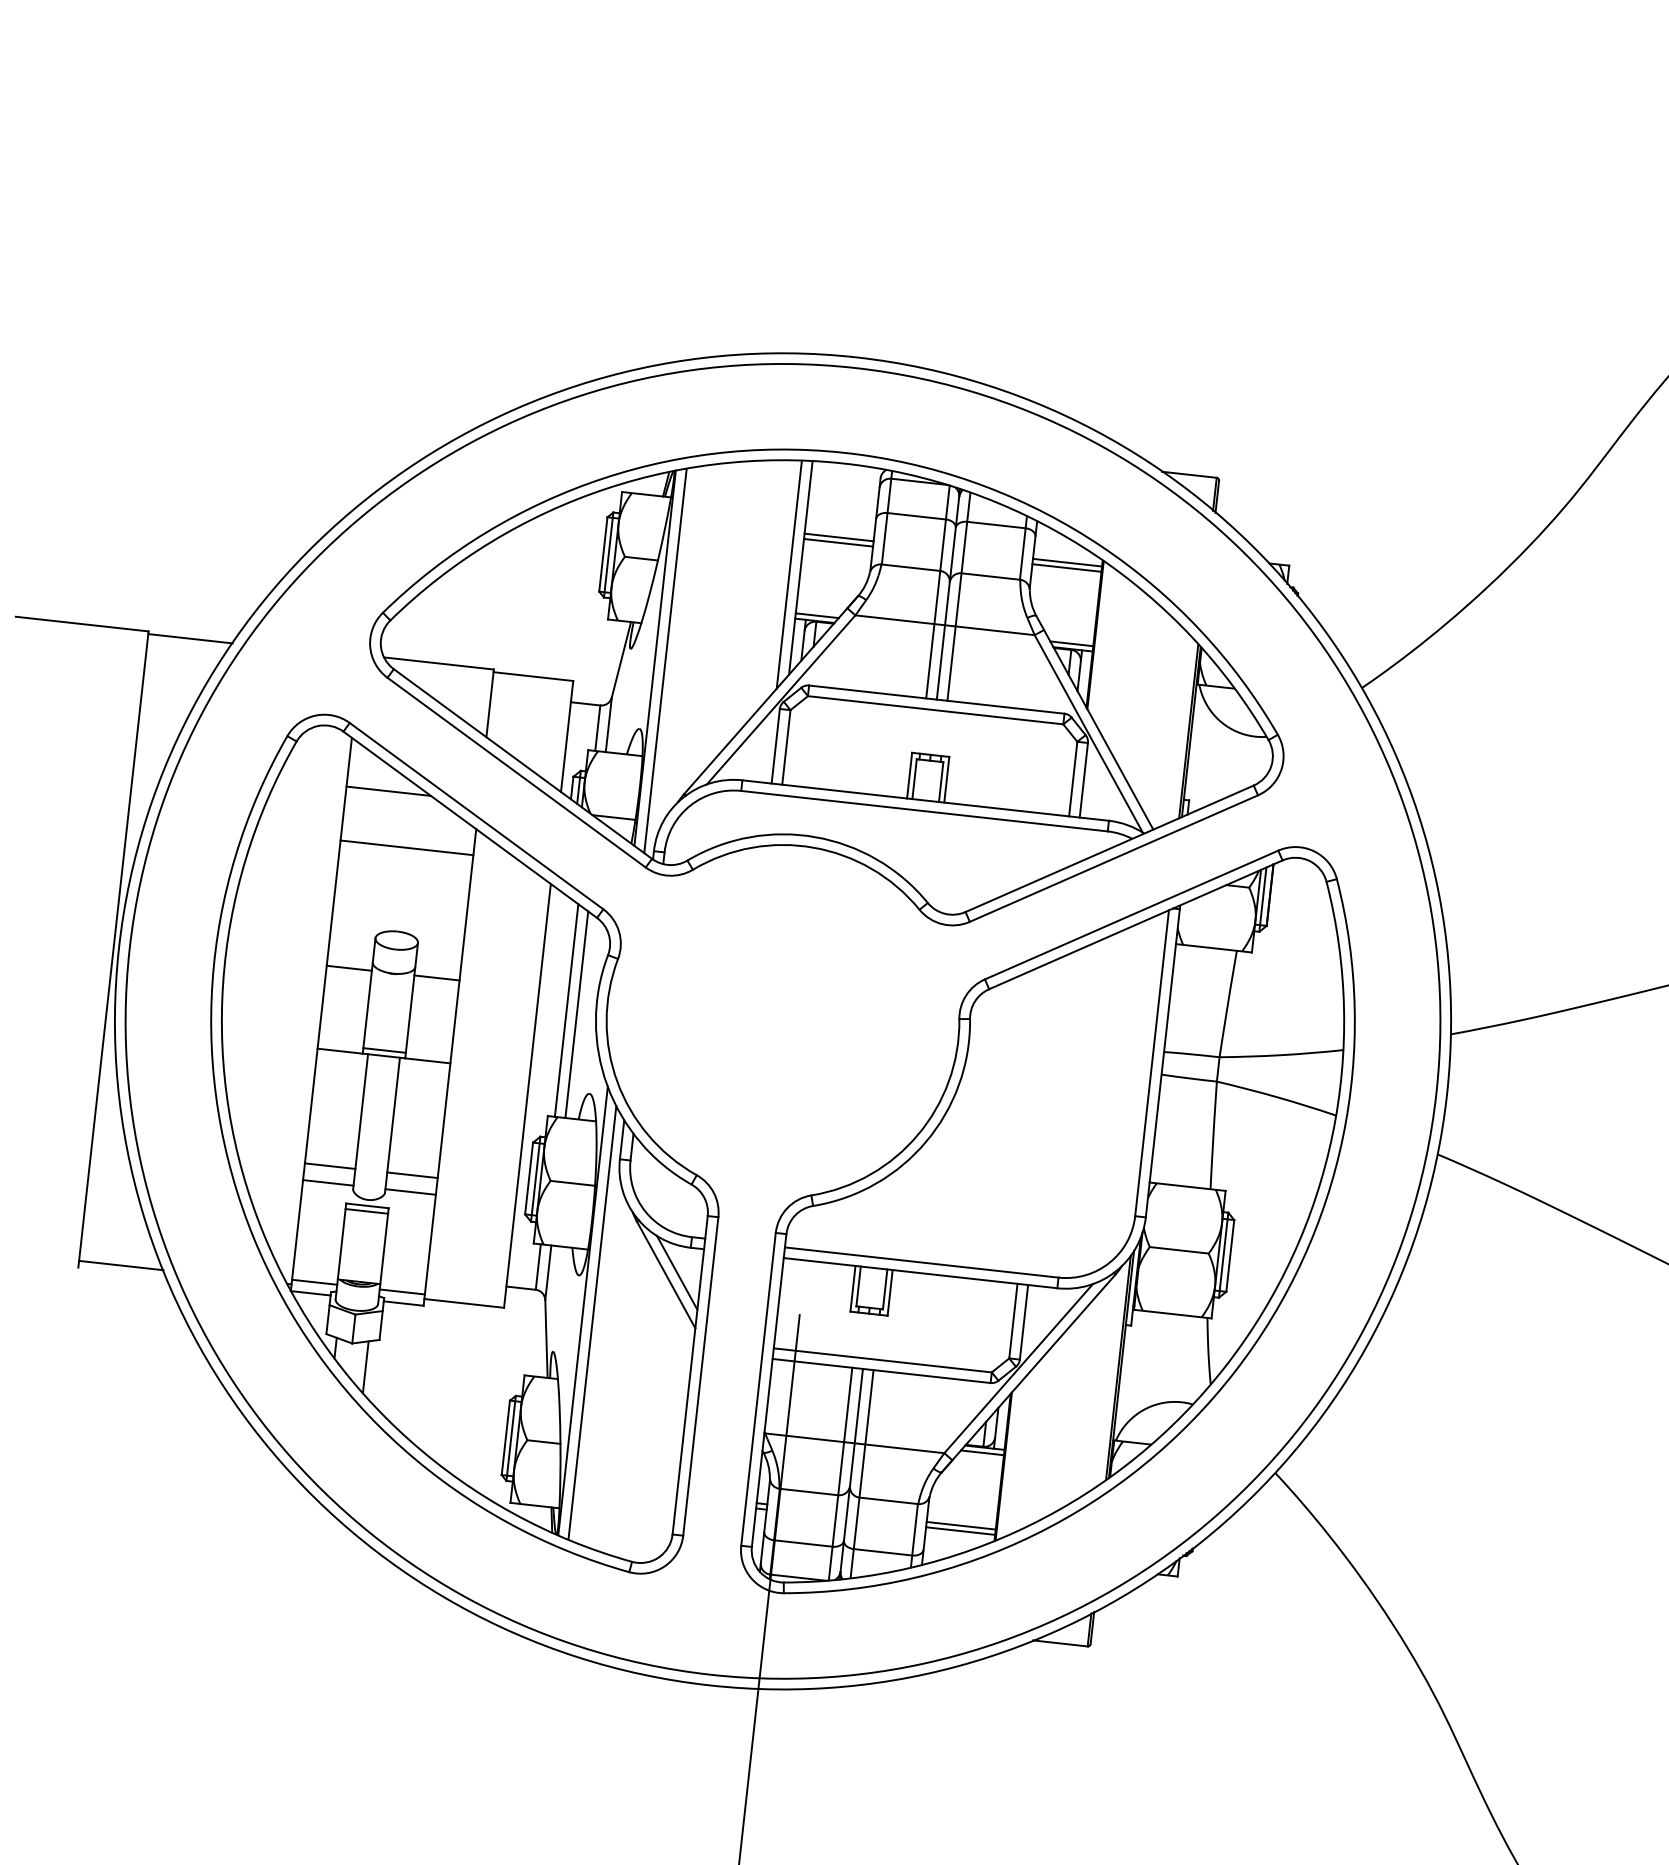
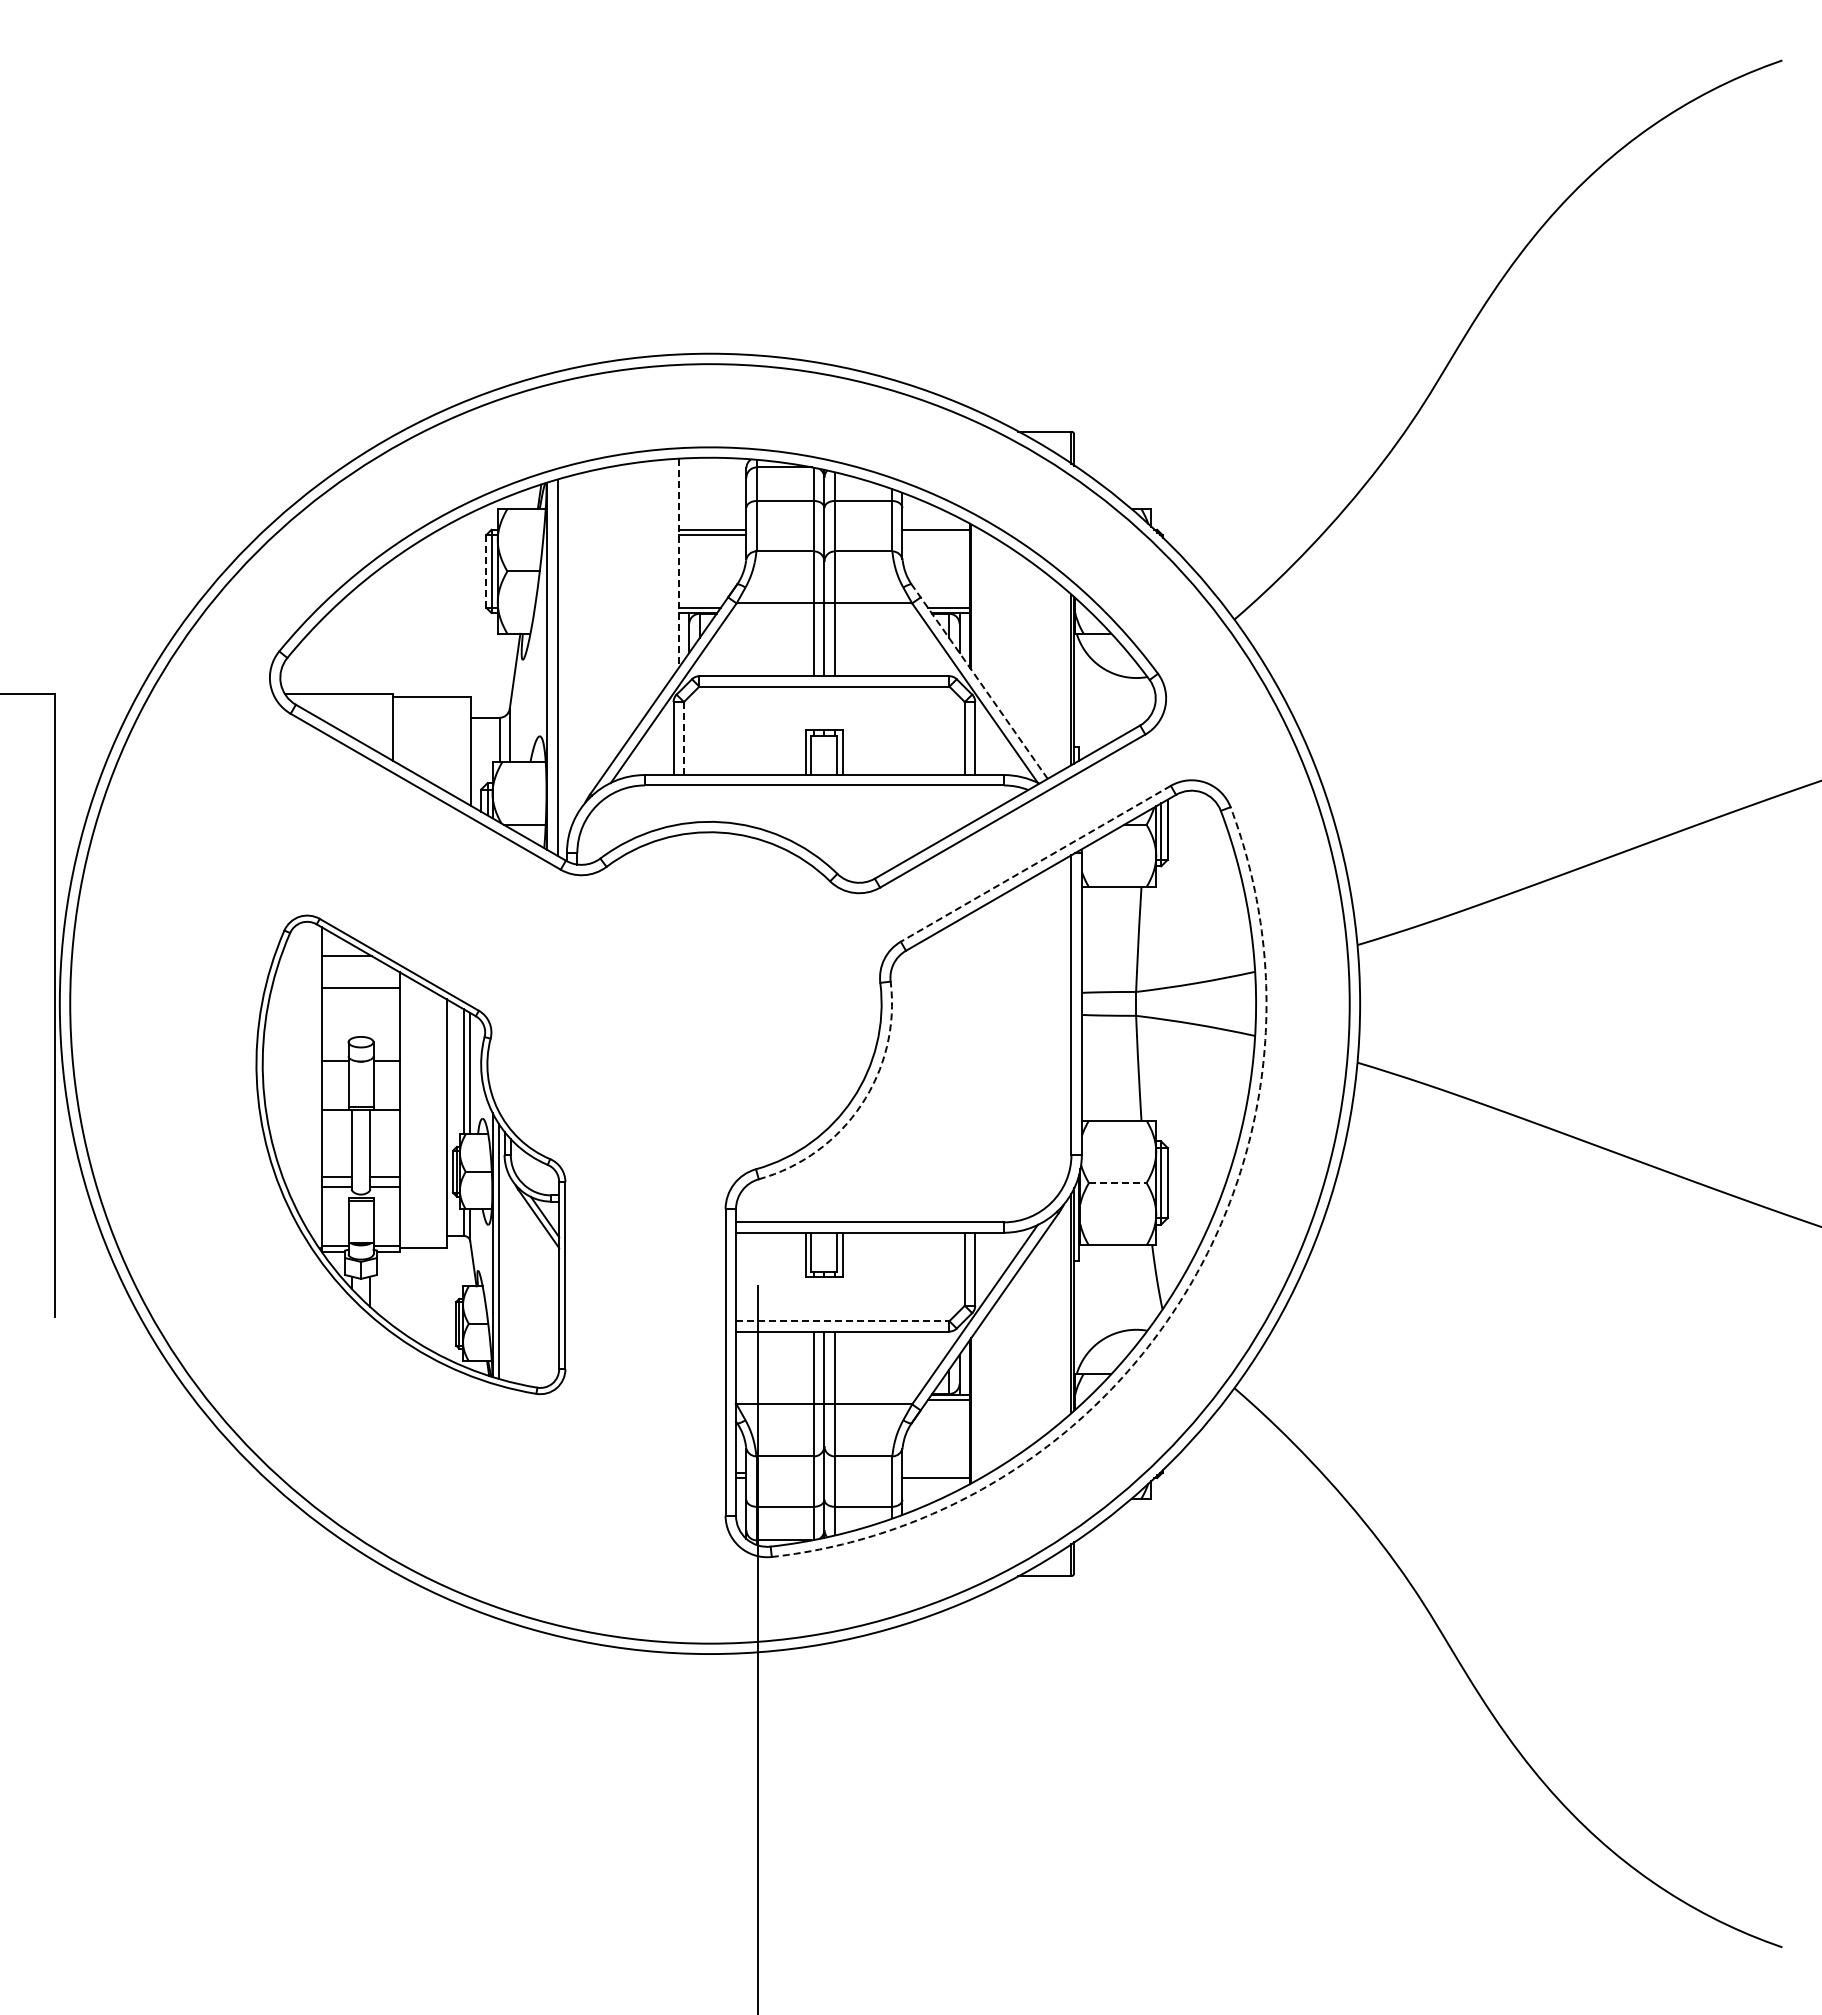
line: (603, 553) -> (486, 570), solid -> dashed
line: (800, 568) -> (678, 563), solid -> dashed
line: (1067, 568) -> (936, 535), removed
line: (789, 574) -> (668, 570), removed
line: (190, 639) -> (95, 697), removed
line: (1094, 722) -> (979, 681), solid -> dashed
line: (785, 747) -> (683, 738), solid -> dashed
line: (1131, 914) -> (1035, 863), solid -> dashed
part: (460, 1141) -> (410, 1154), size x0.6
arc: (926, 1141) -> (861, 1104), solid -> dashed
line: (1178, 1250) -> (1117, 1183), solid -> dashed
line: (120, 1265) -> (95, 1310), removed
line: (882, 1360) -> (842, 1321), solid -> dashed
arc: (1234, 1371) -> (1184, 1294), solid -> dashed
line: (961, 1525) -> (936, 1472), removed

